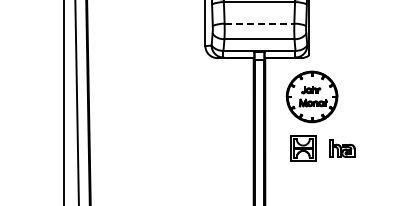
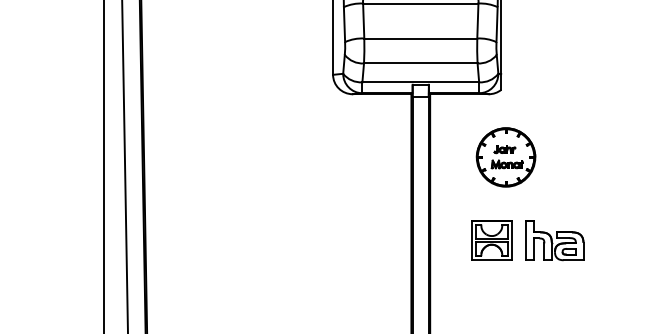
line: (259, 23) -> (420, 38), dashed -> solid
part: (311, 97) -> (505, 158), size x0.71
part: (342, 148) -> (555, 240), size x1.43

